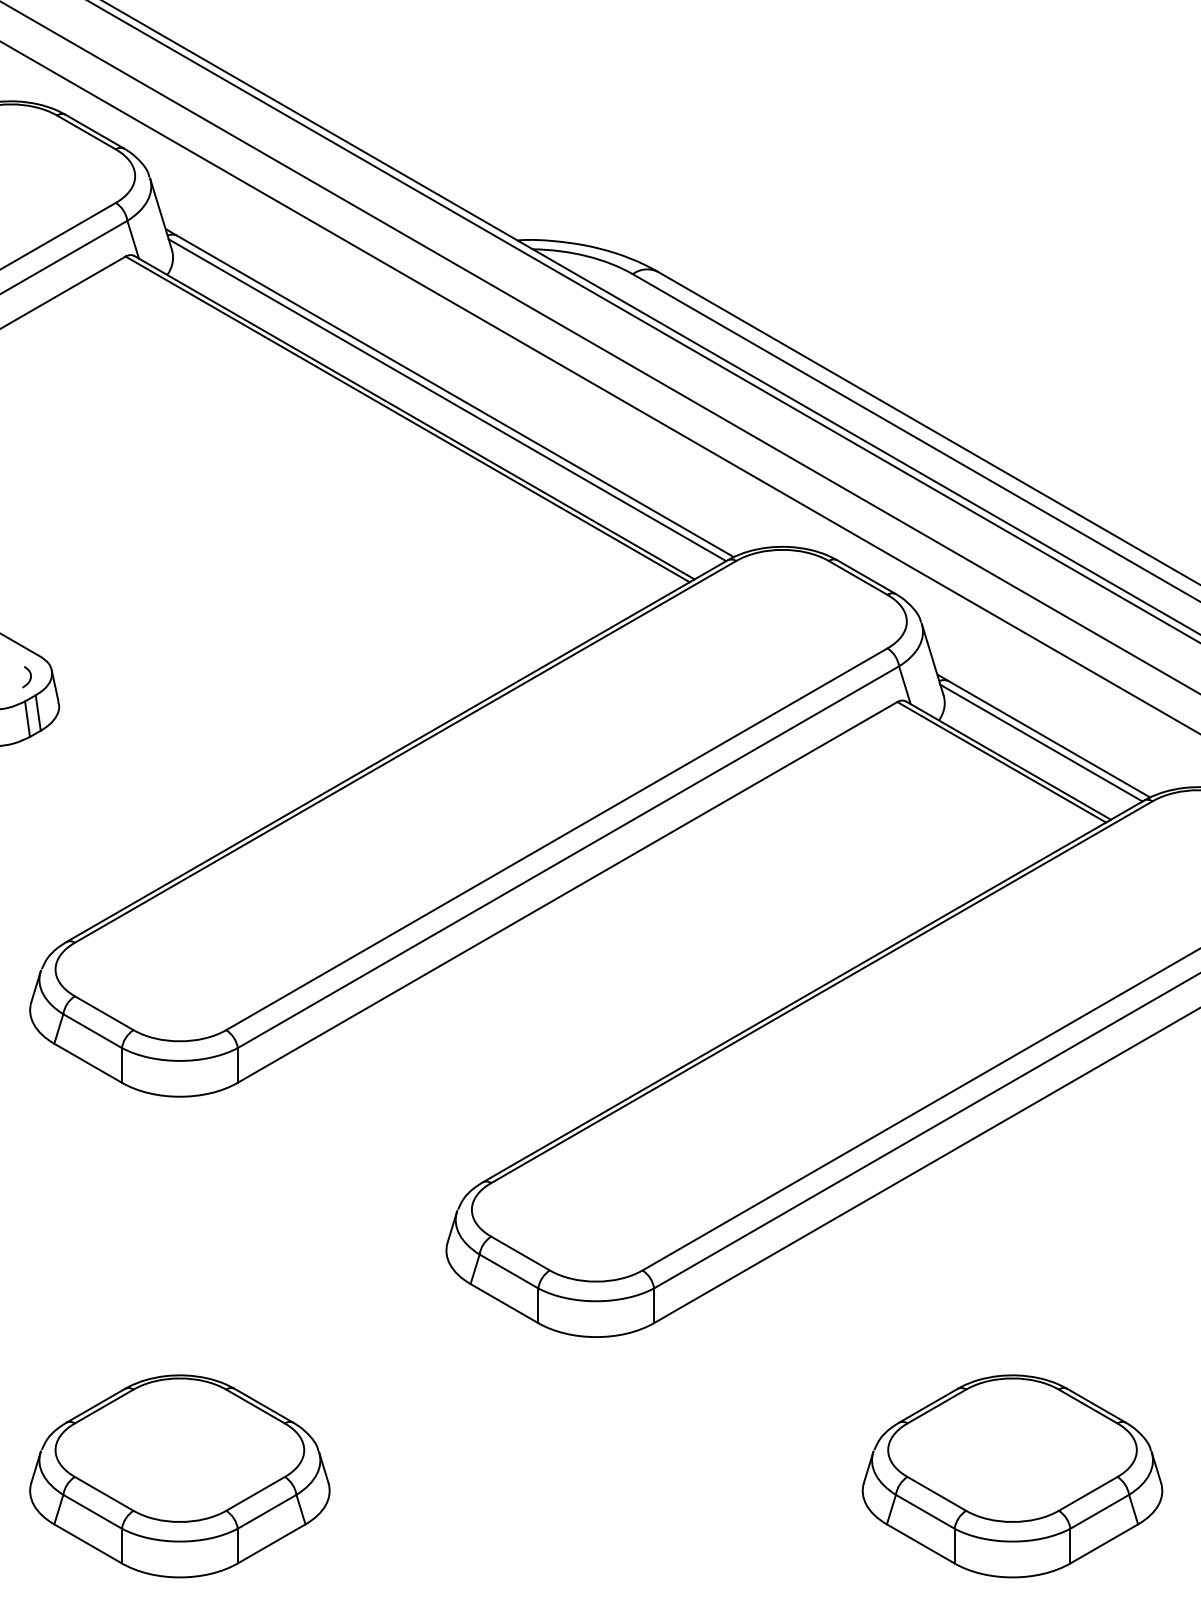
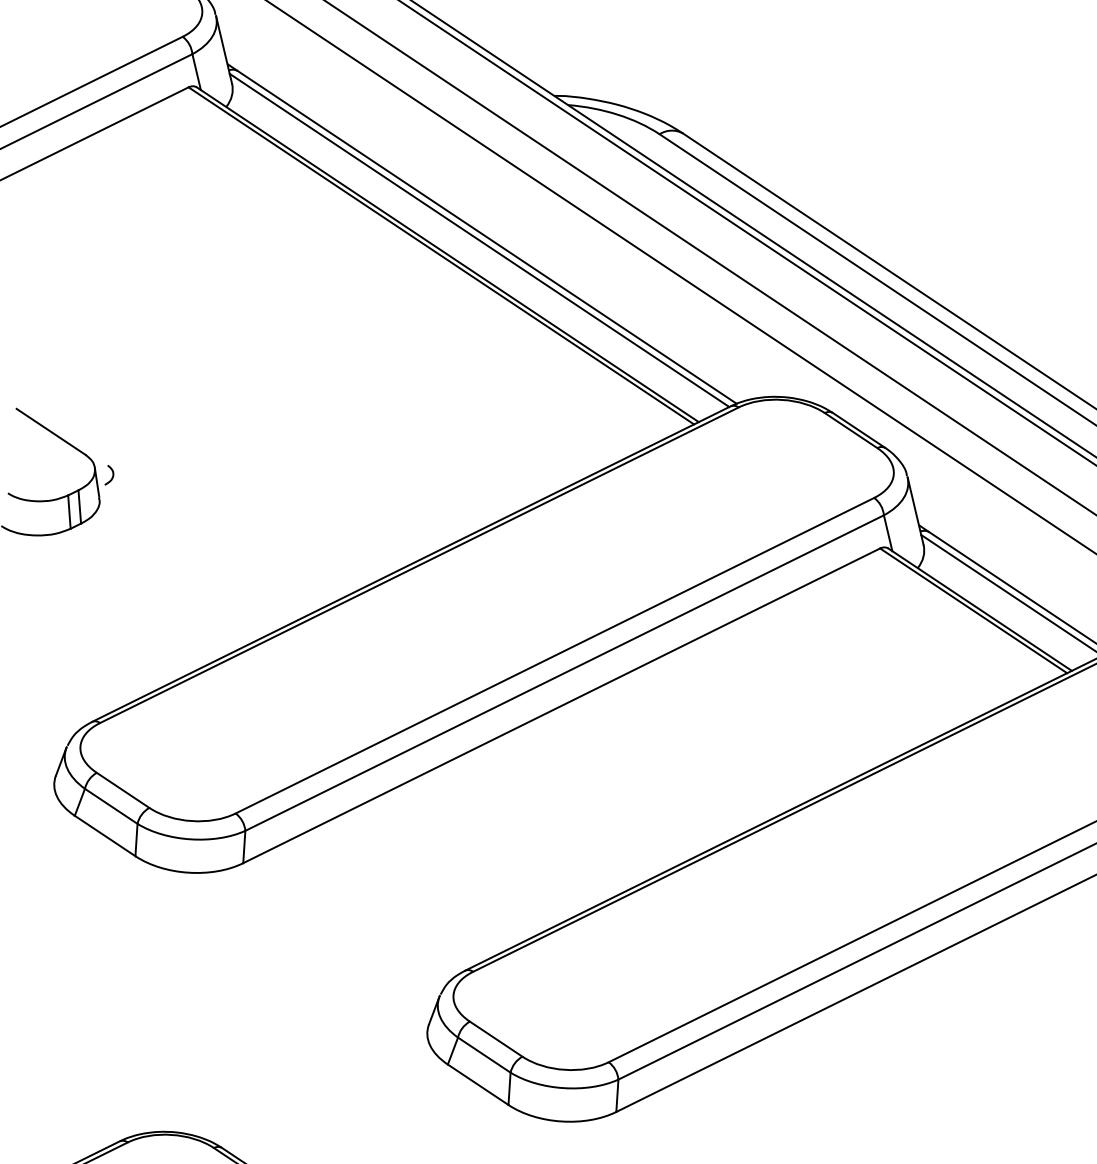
curve: (29, 678) -> (111, 476), moved

